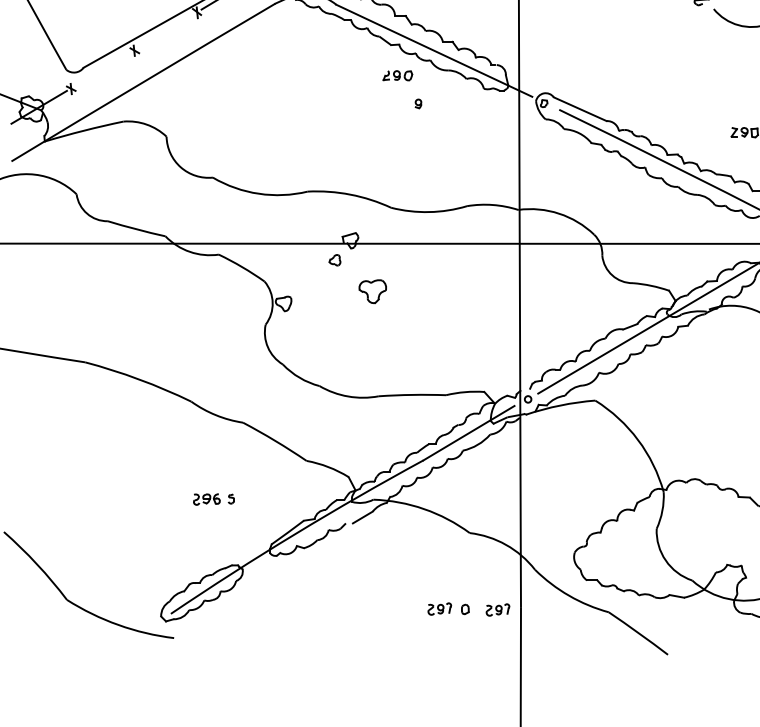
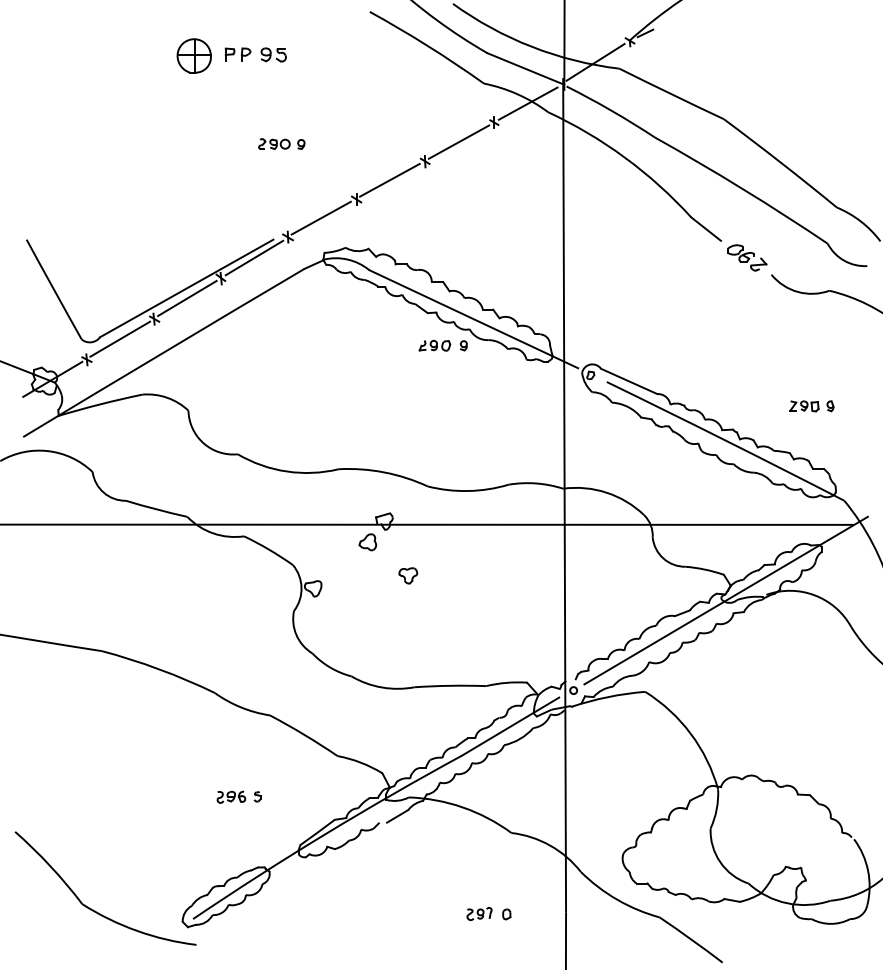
line: (165, 31) -> (187, 298), added
line: (102, 68) -> (120, 338), added
part: (418, 103) -> (463, 345), moved
part: (334, 260) -> (367, 542), size x1.43
part: (373, 291) -> (408, 575), size x0.62
part: (497, 609) -> (541, 914), removed

